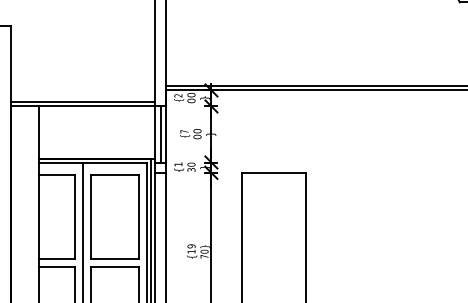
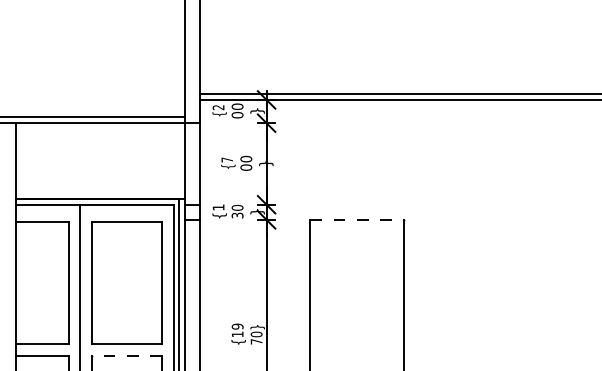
line: (160, 134) -> (192, 163), removed
line: (274, 172) -> (358, 219), solid -> dashed
line: (114, 266) -> (125, 355), solid -> dashed

